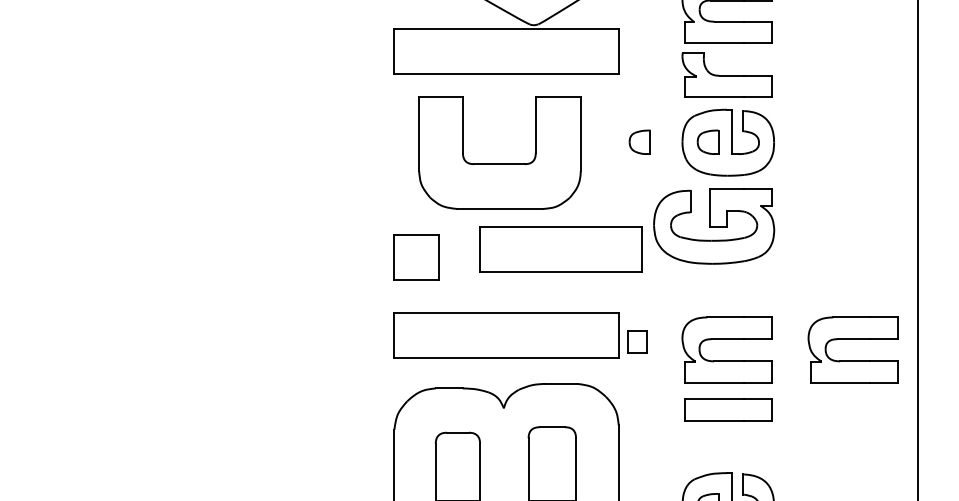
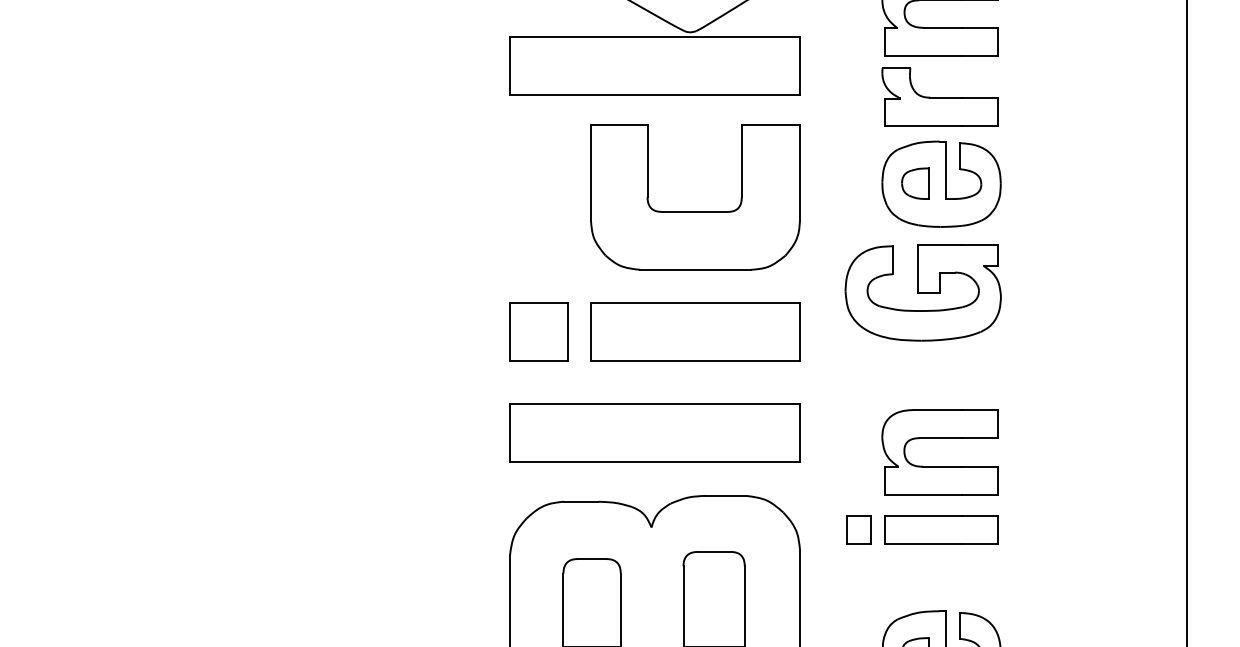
part: (640, 142) -> (827, 183), removed
part: (500, 163) -> (695, 211), moved
part: (561, 248) -> (695, 331), moved
part: (852, 339) -> (1102, 438), removed
part: (636, 341) -> (858, 529), moved

